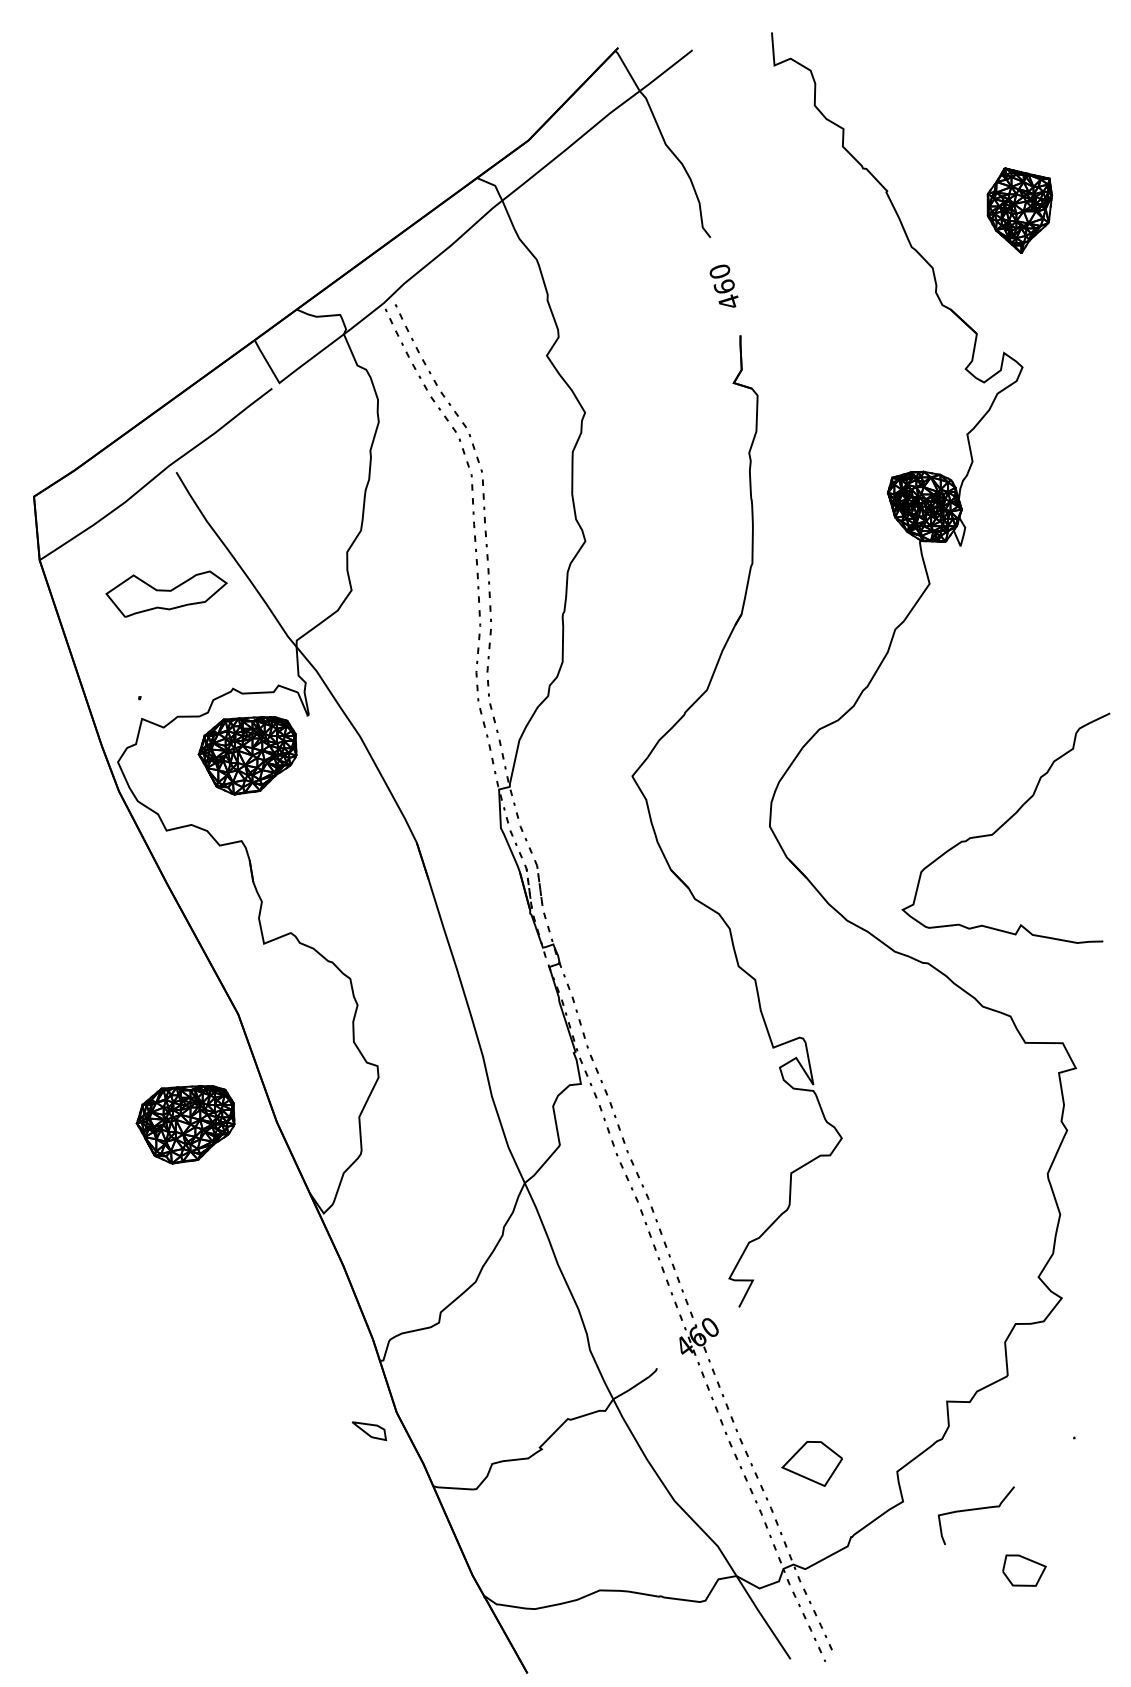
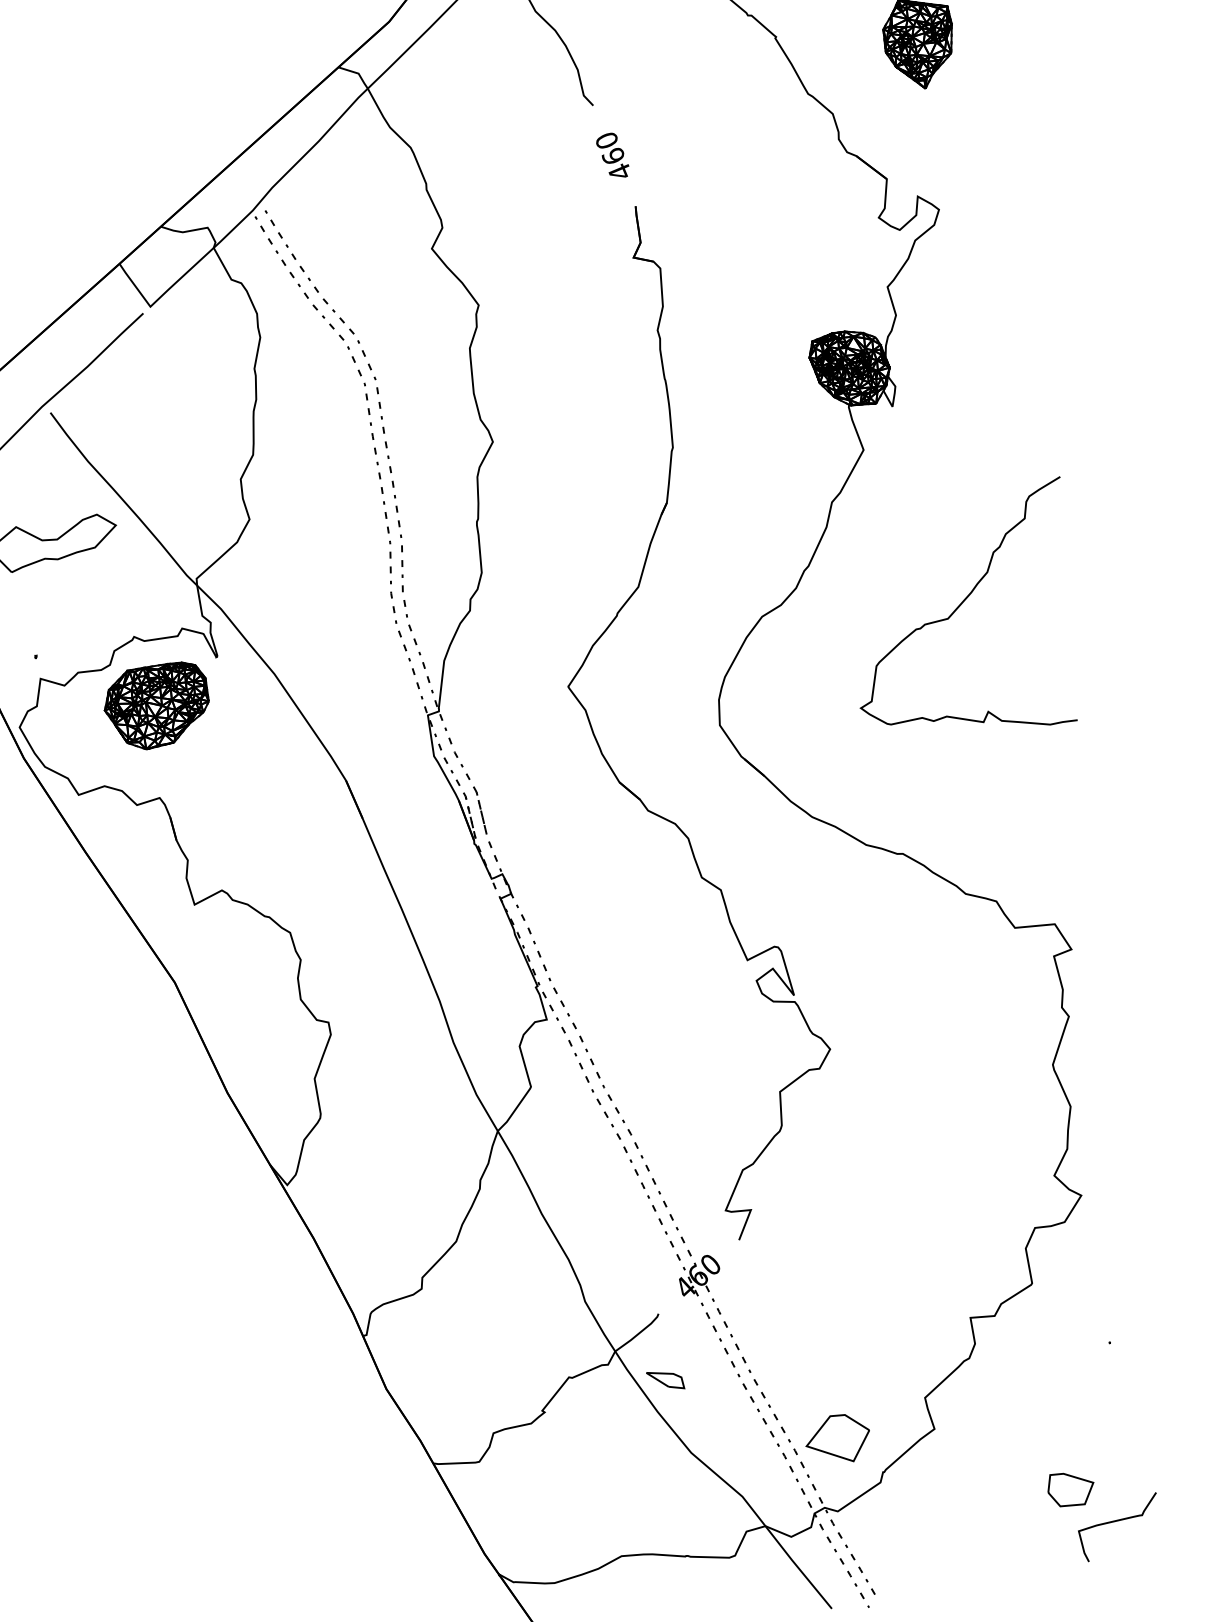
curve: (1003, 825) -> (958, 607), moved
part: (185, 1124) -> (130, 1105), removed
part: (368, 1431) -> (664, 1381), moved
part: (811, 1463) -> (837, 1438), moved
curve: (975, 1510) -> (1117, 1522), moved

